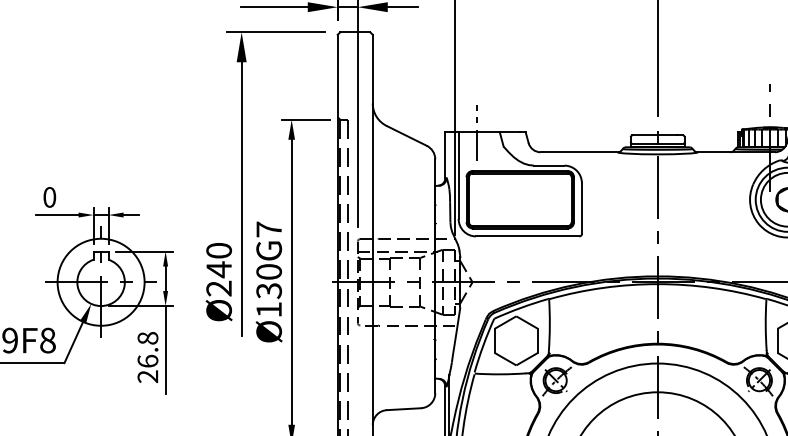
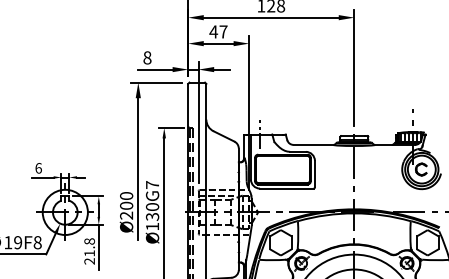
text: (49, 197) -> (38, 168), 0 -> 6
text: (218, 268) -> (126, 205), Ø240 -> Ø200
text: (147, 361) -> (89, 253), 26.8 -> 21.8

